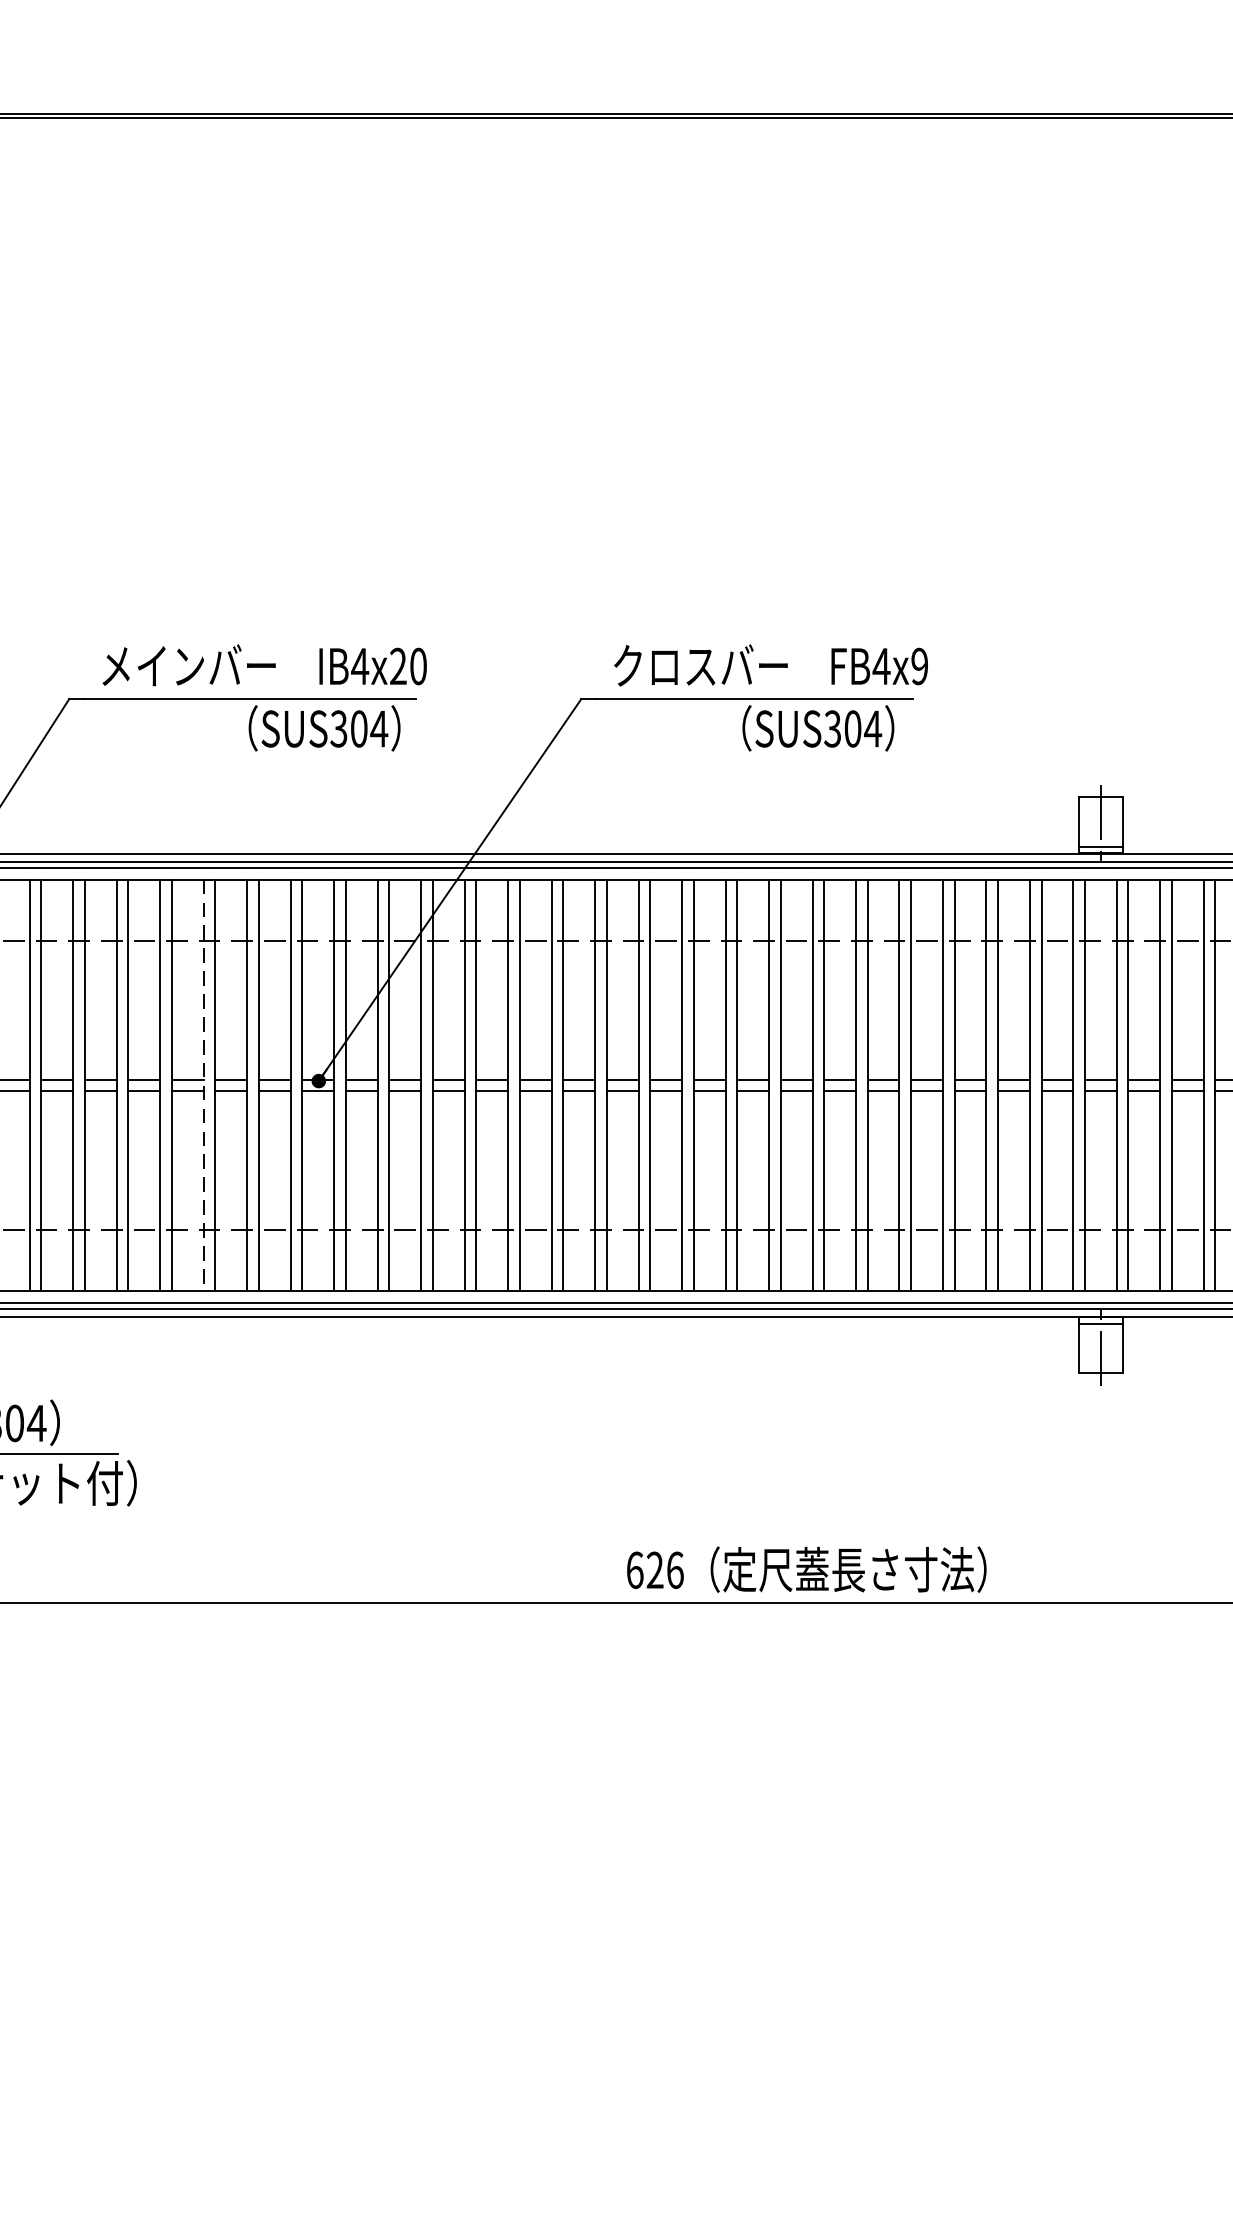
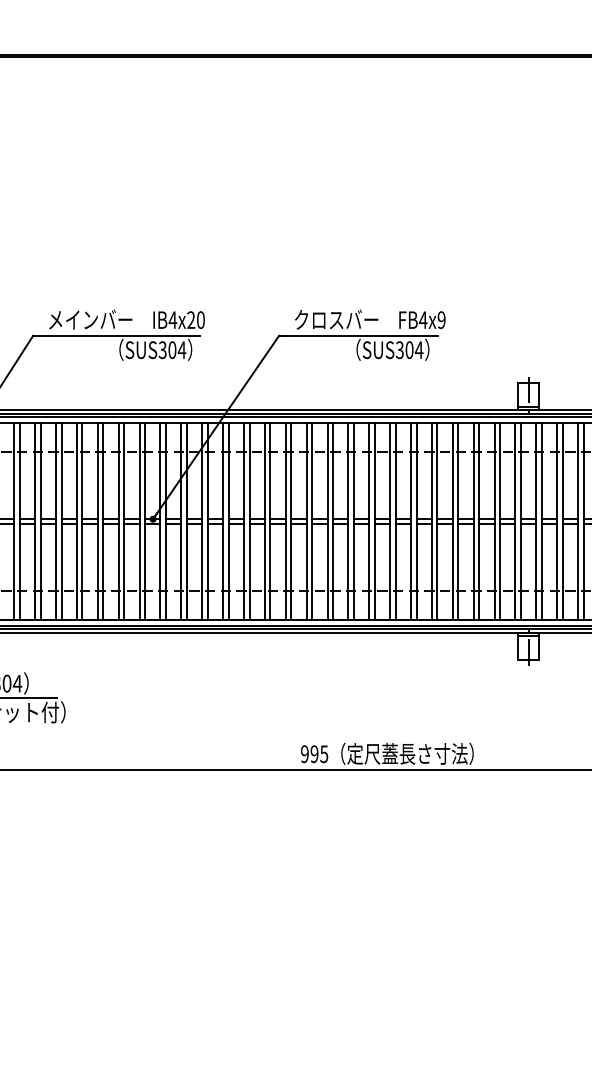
line: (203, 1085) -> (97, 521), dashed -> solid
text: (655, 1570) -> (314, 754), 626 -> 995

